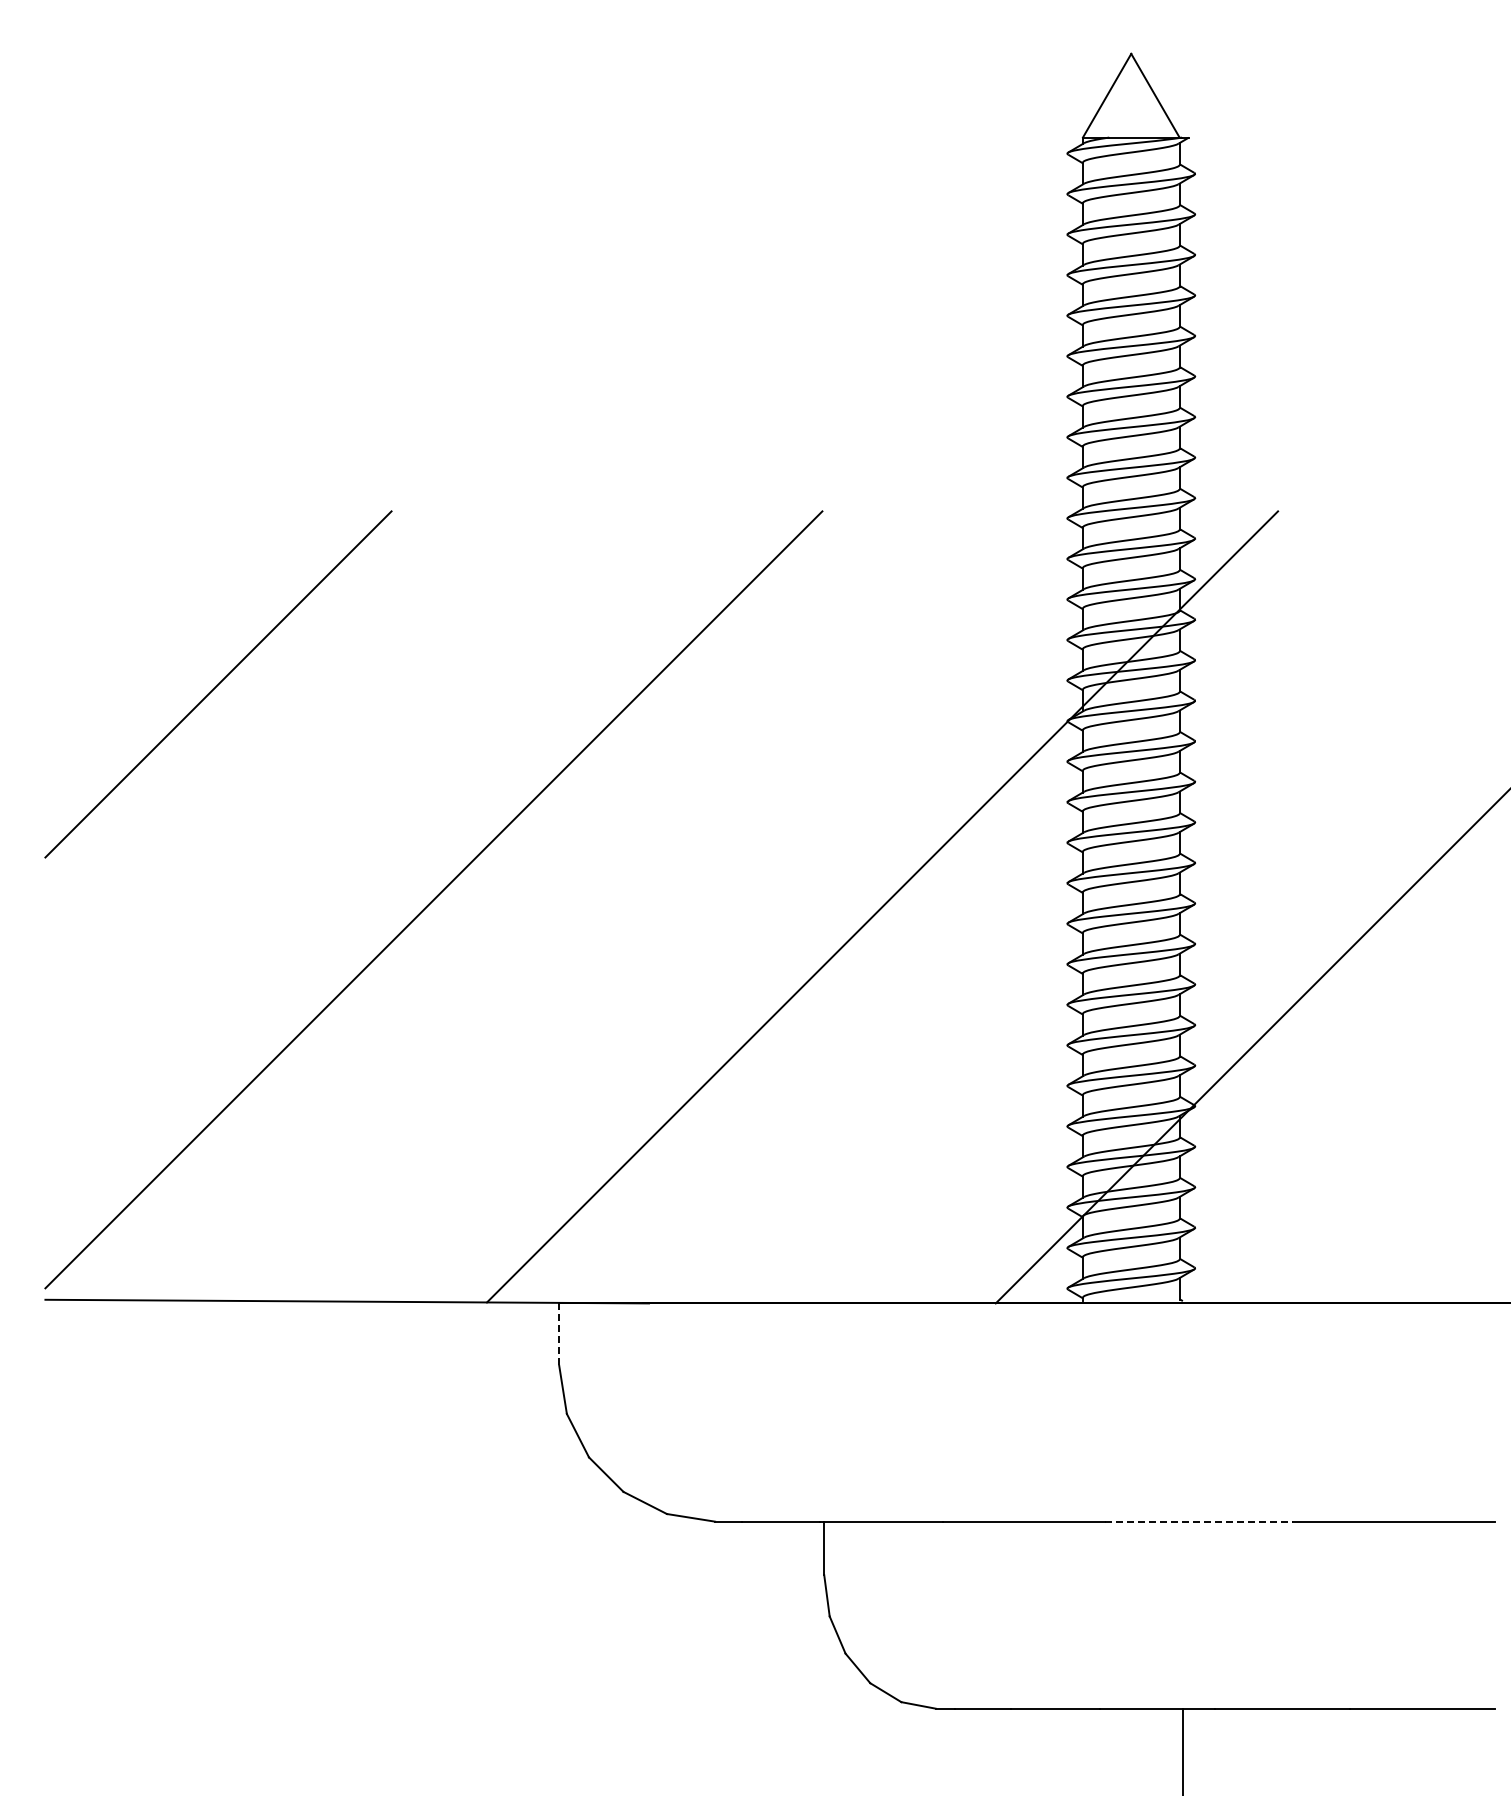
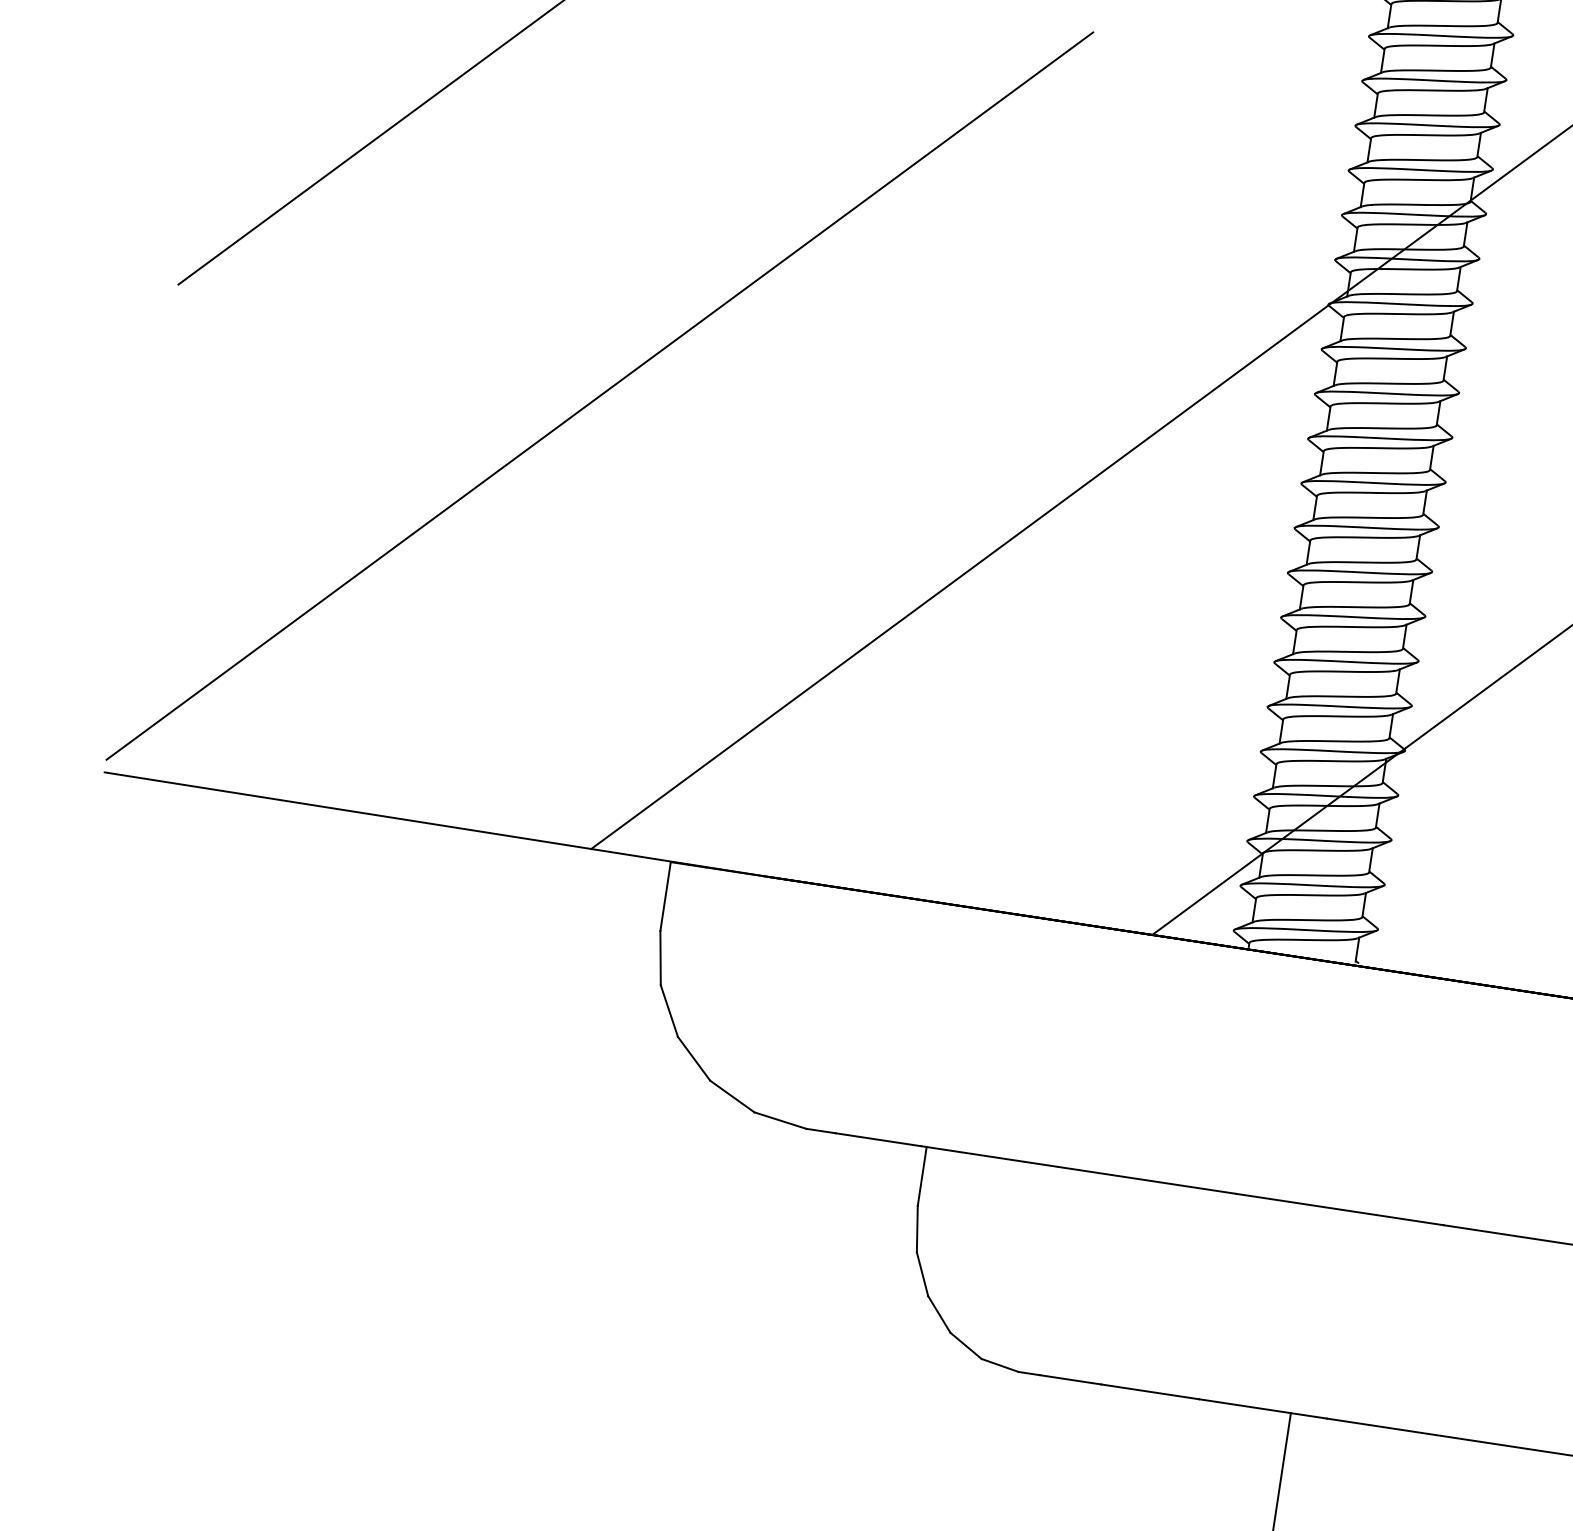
line: (559, 1335) -> (665, 897), dashed -> solid
line: (1198, 1521) -> (1339, 1209), dashed -> solid

